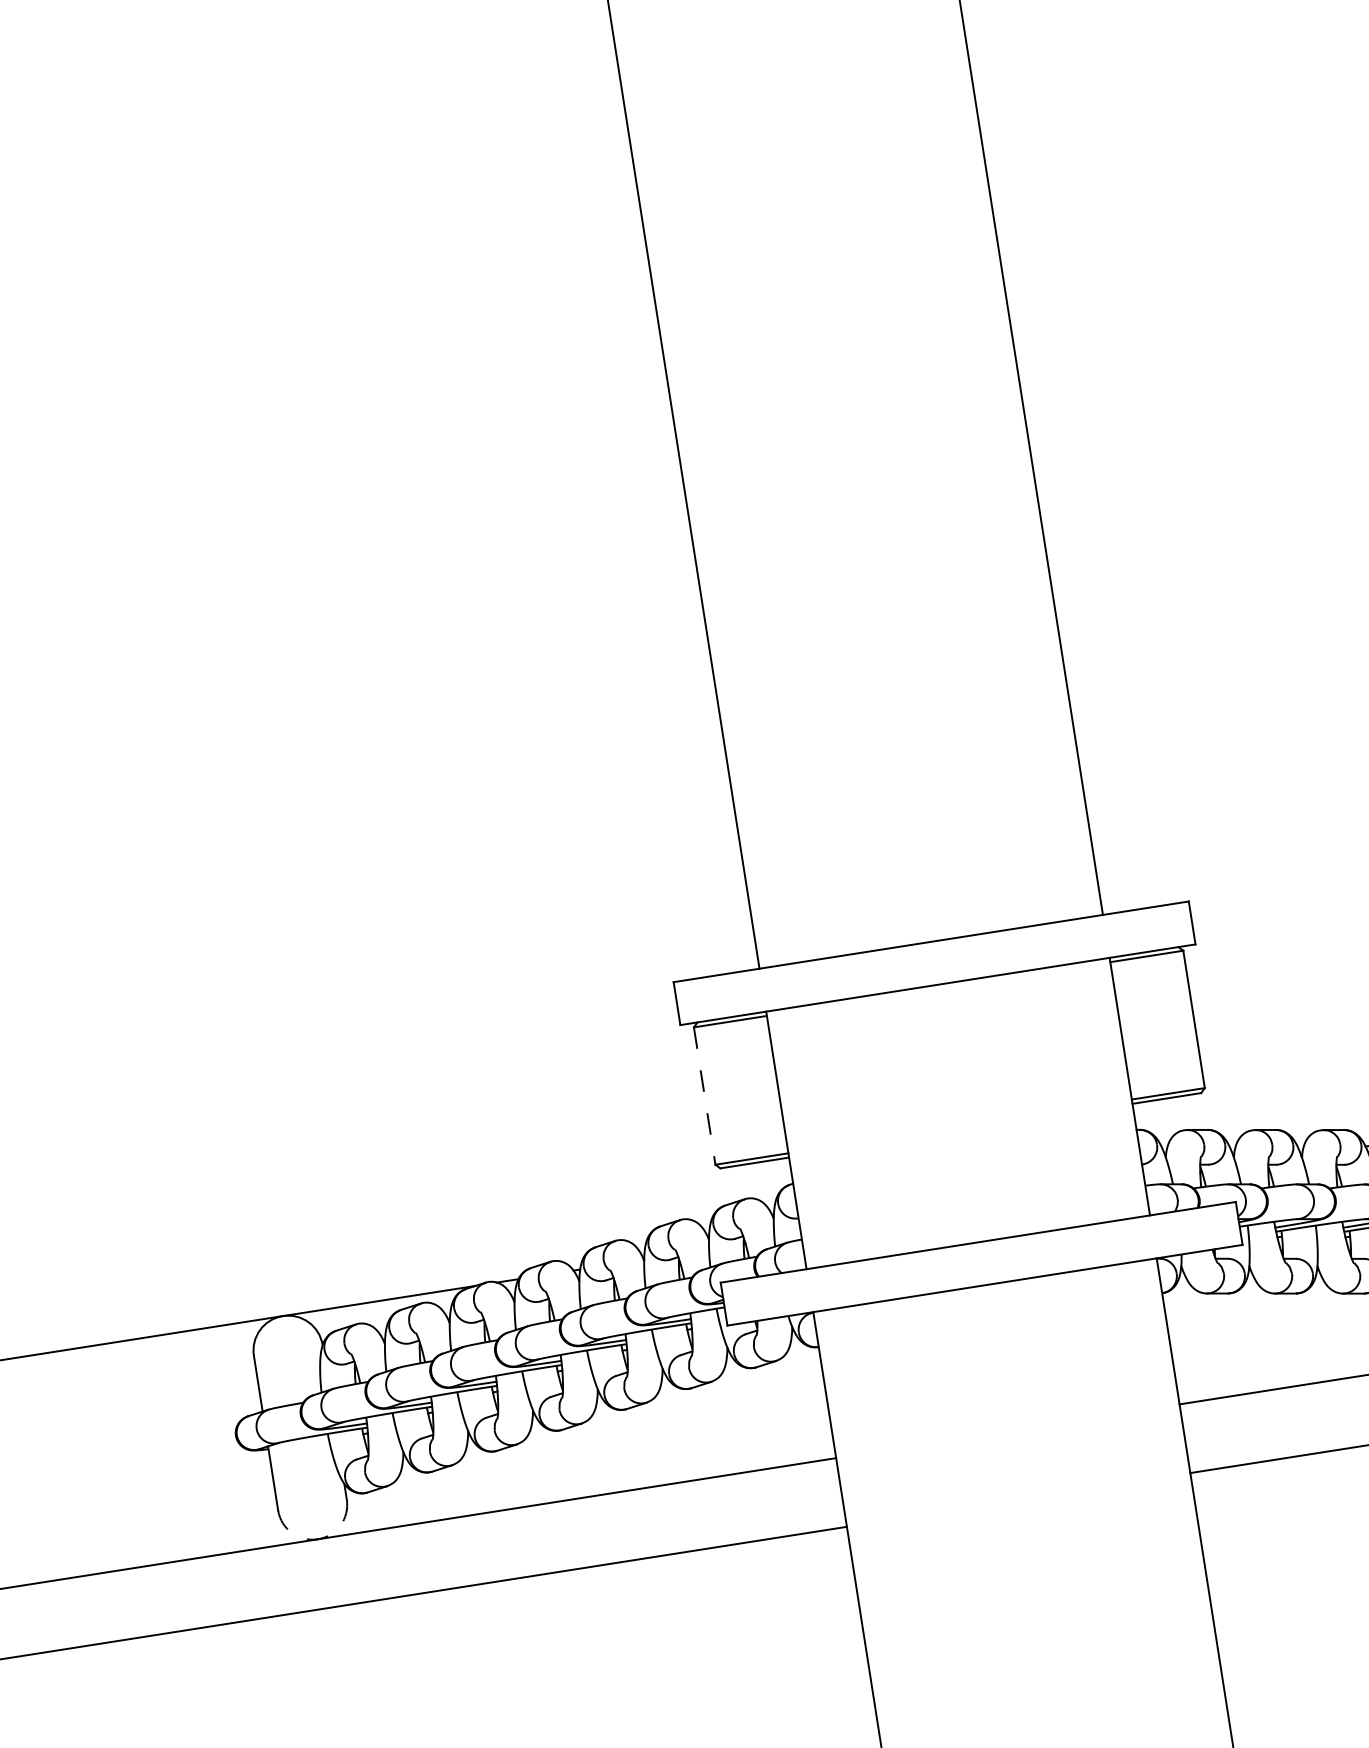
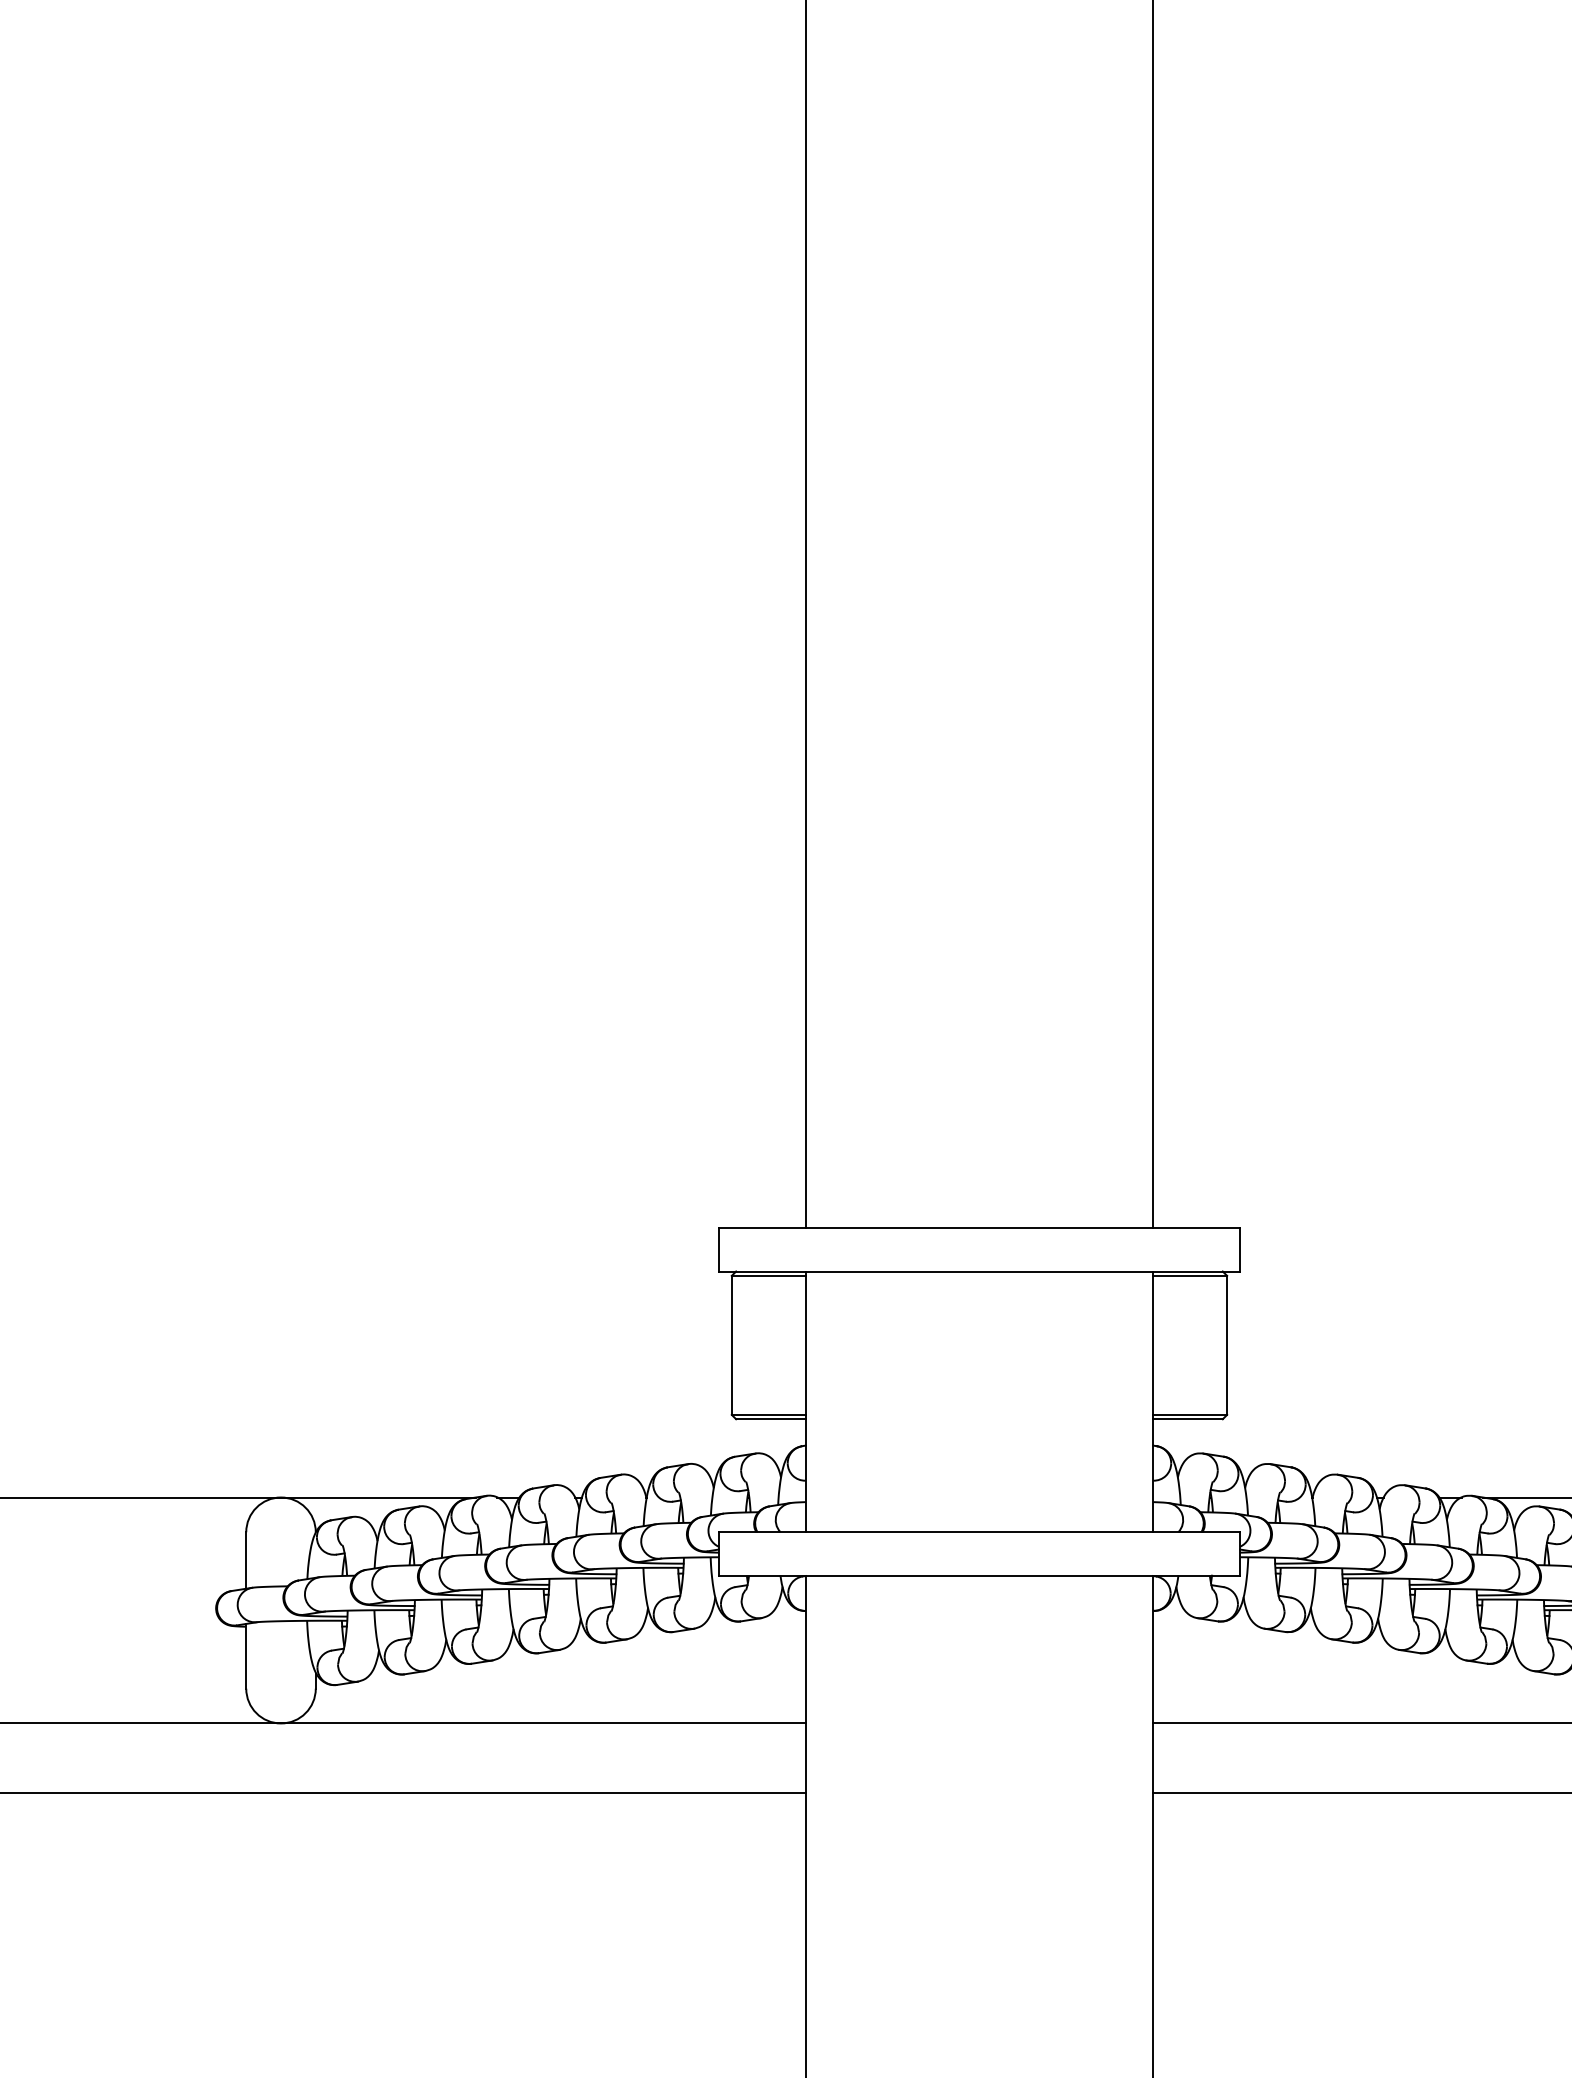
line: (704, 1096) -> (731, 1345), dashed -> solid
arc: (318, 1539) -> (281, 1723), dashed -> solid

